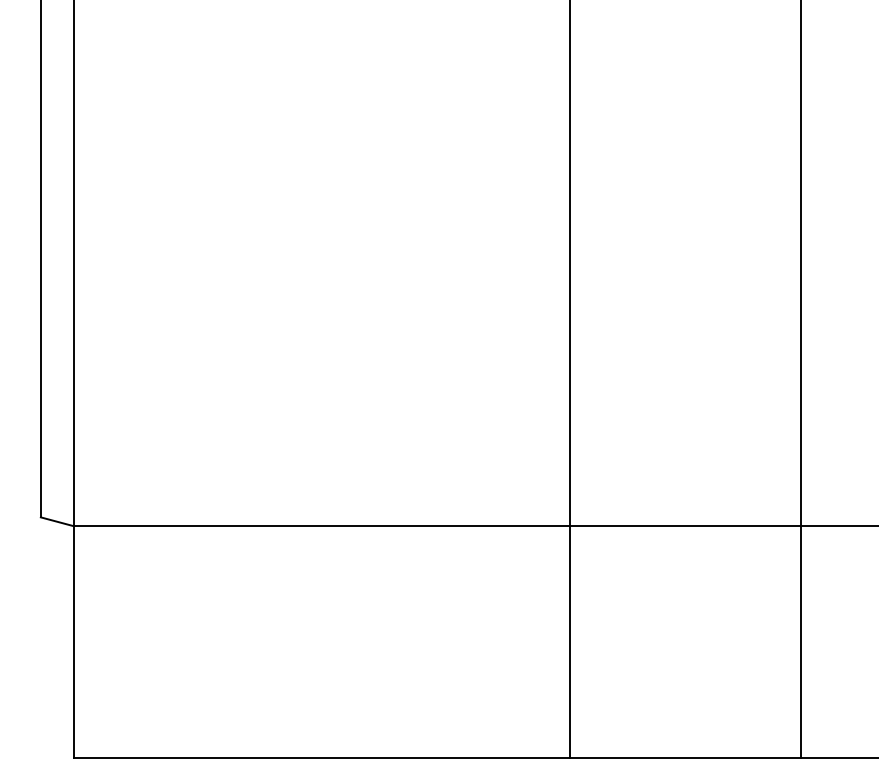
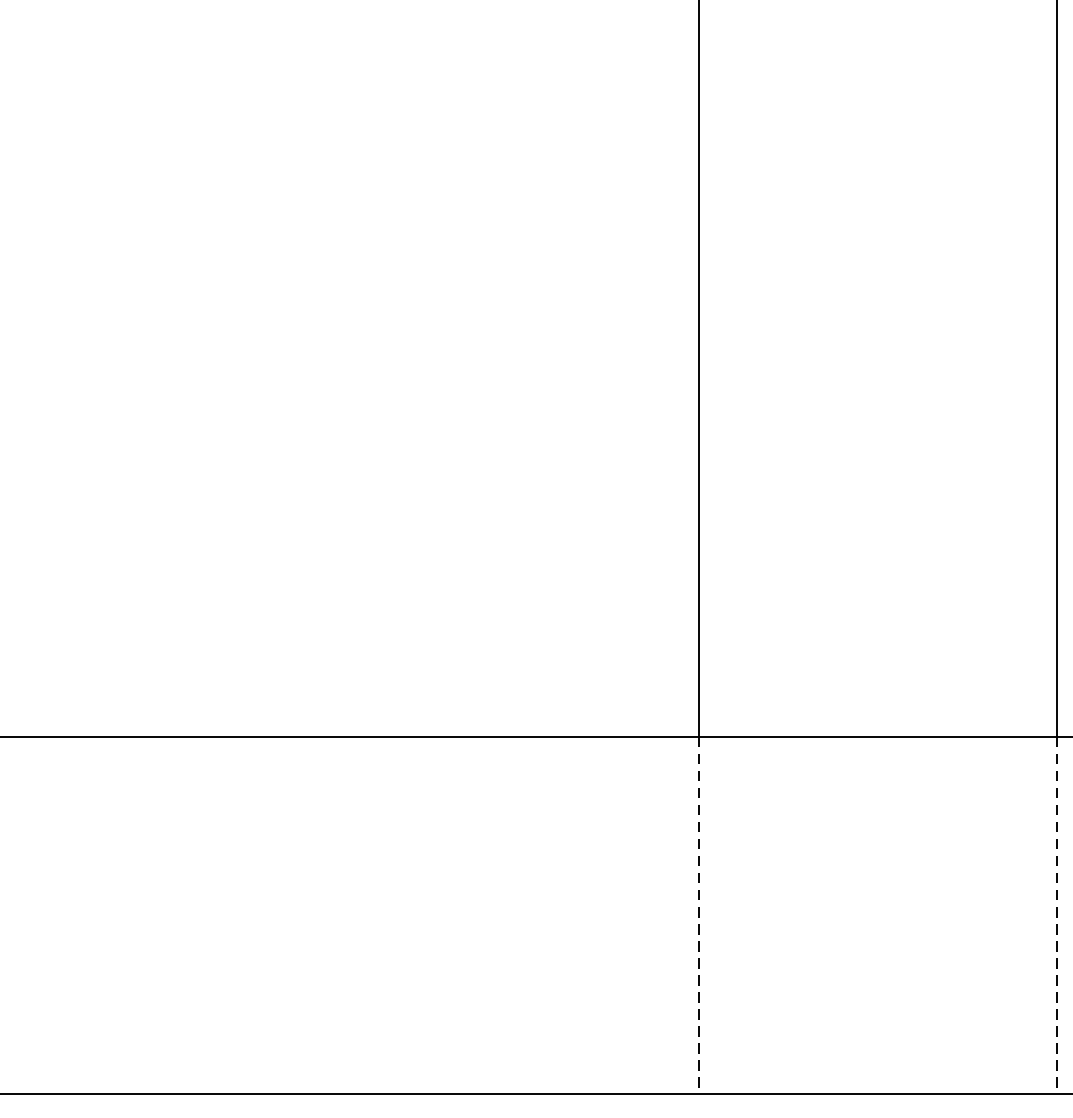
line: (569, 641) -> (699, 914), solid -> dashed
line: (801, 641) -> (1058, 914), solid -> dashed

